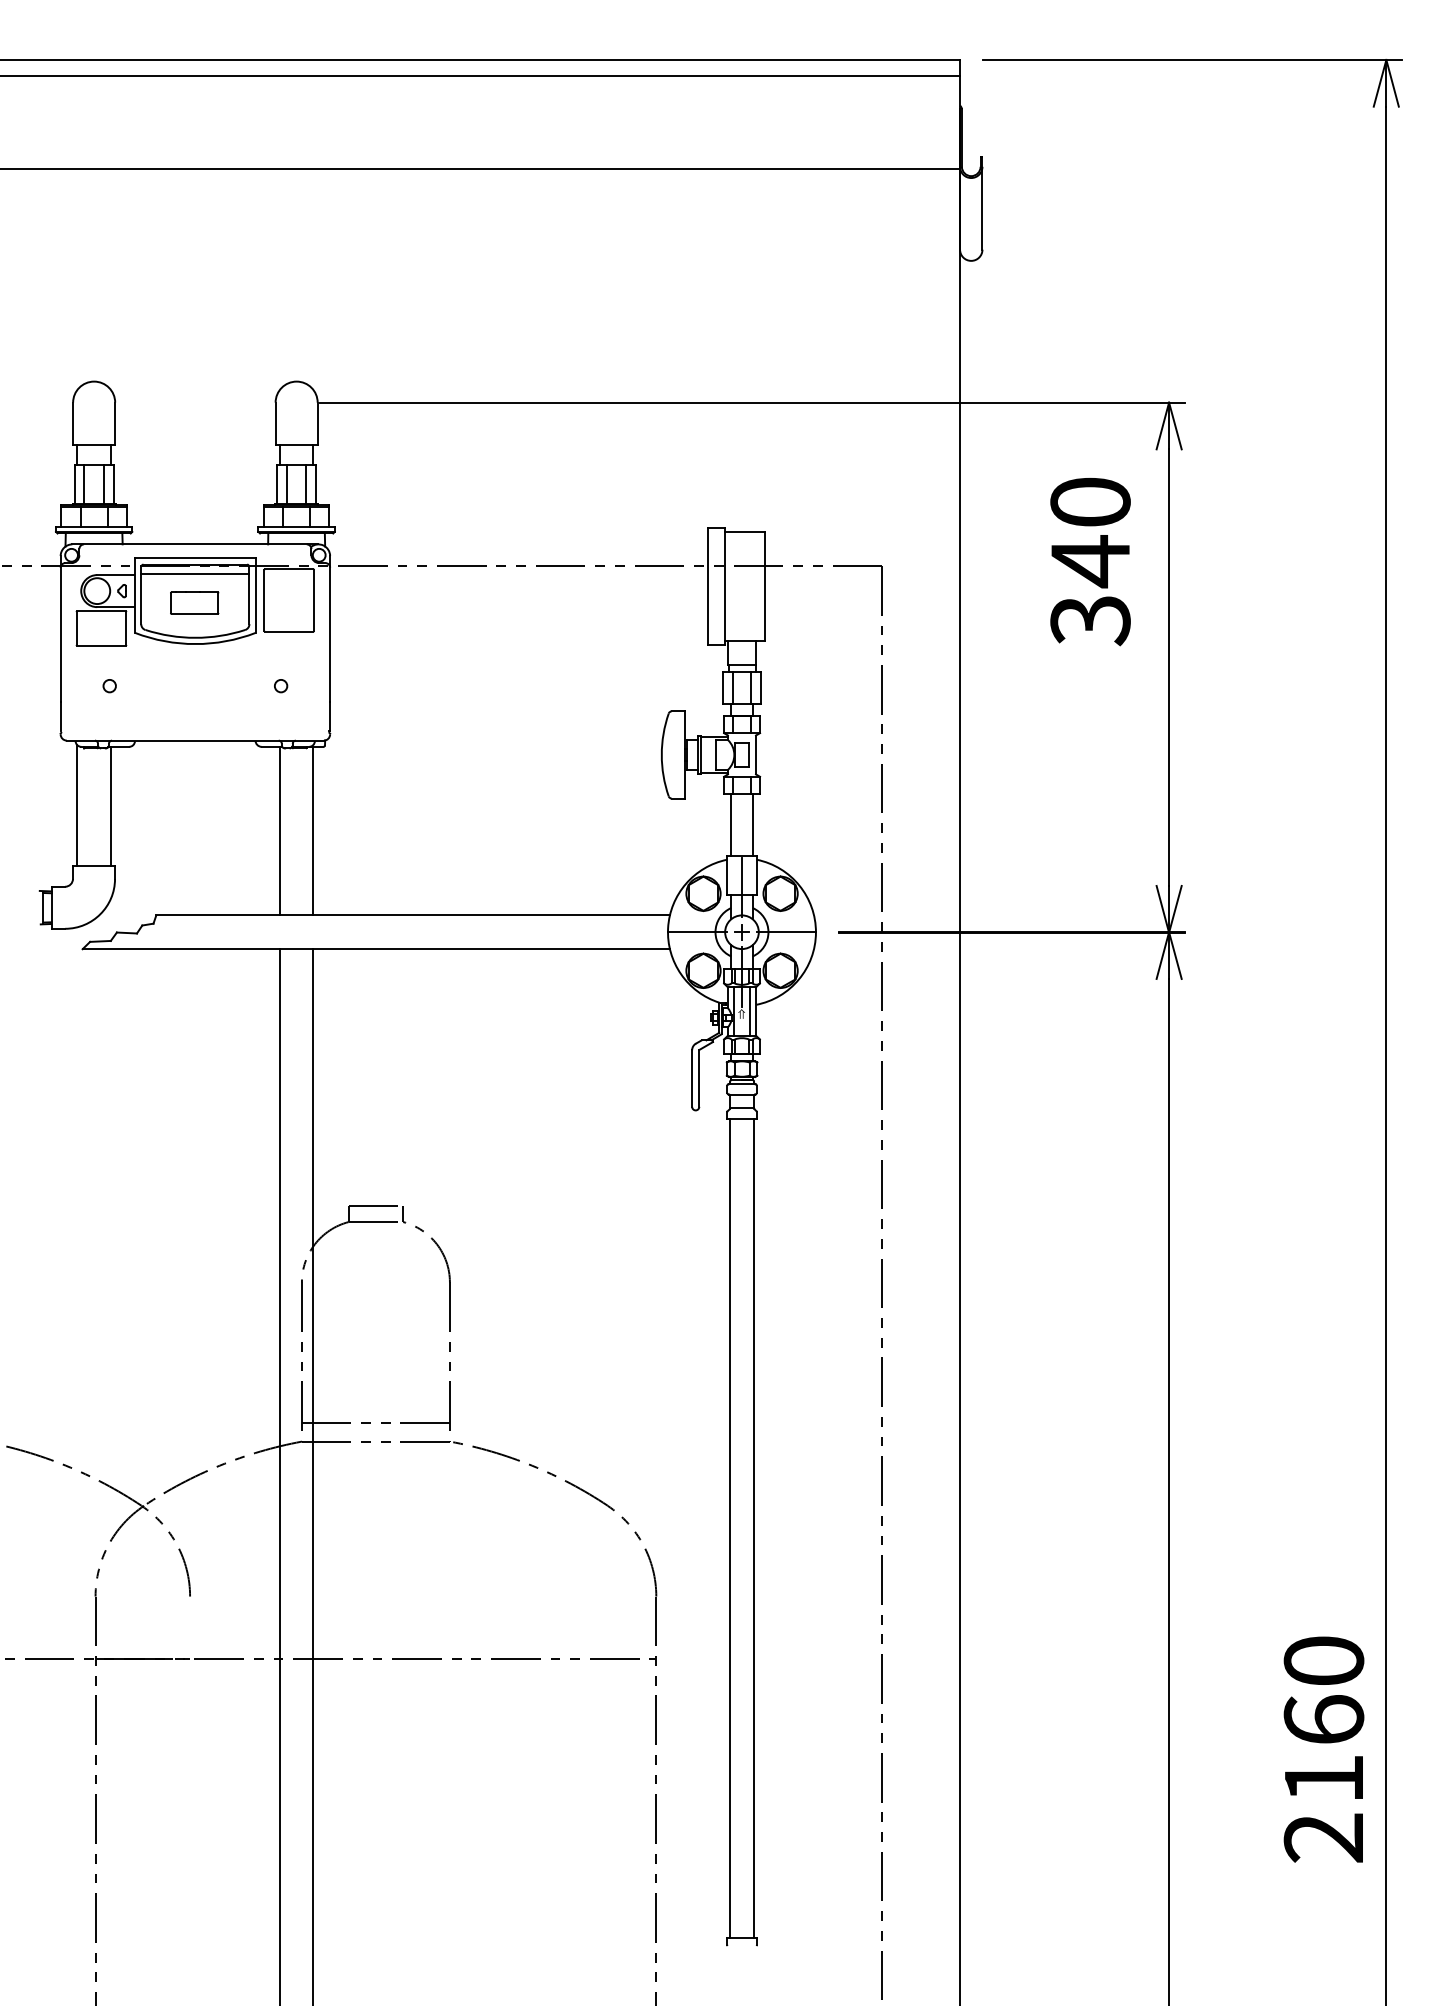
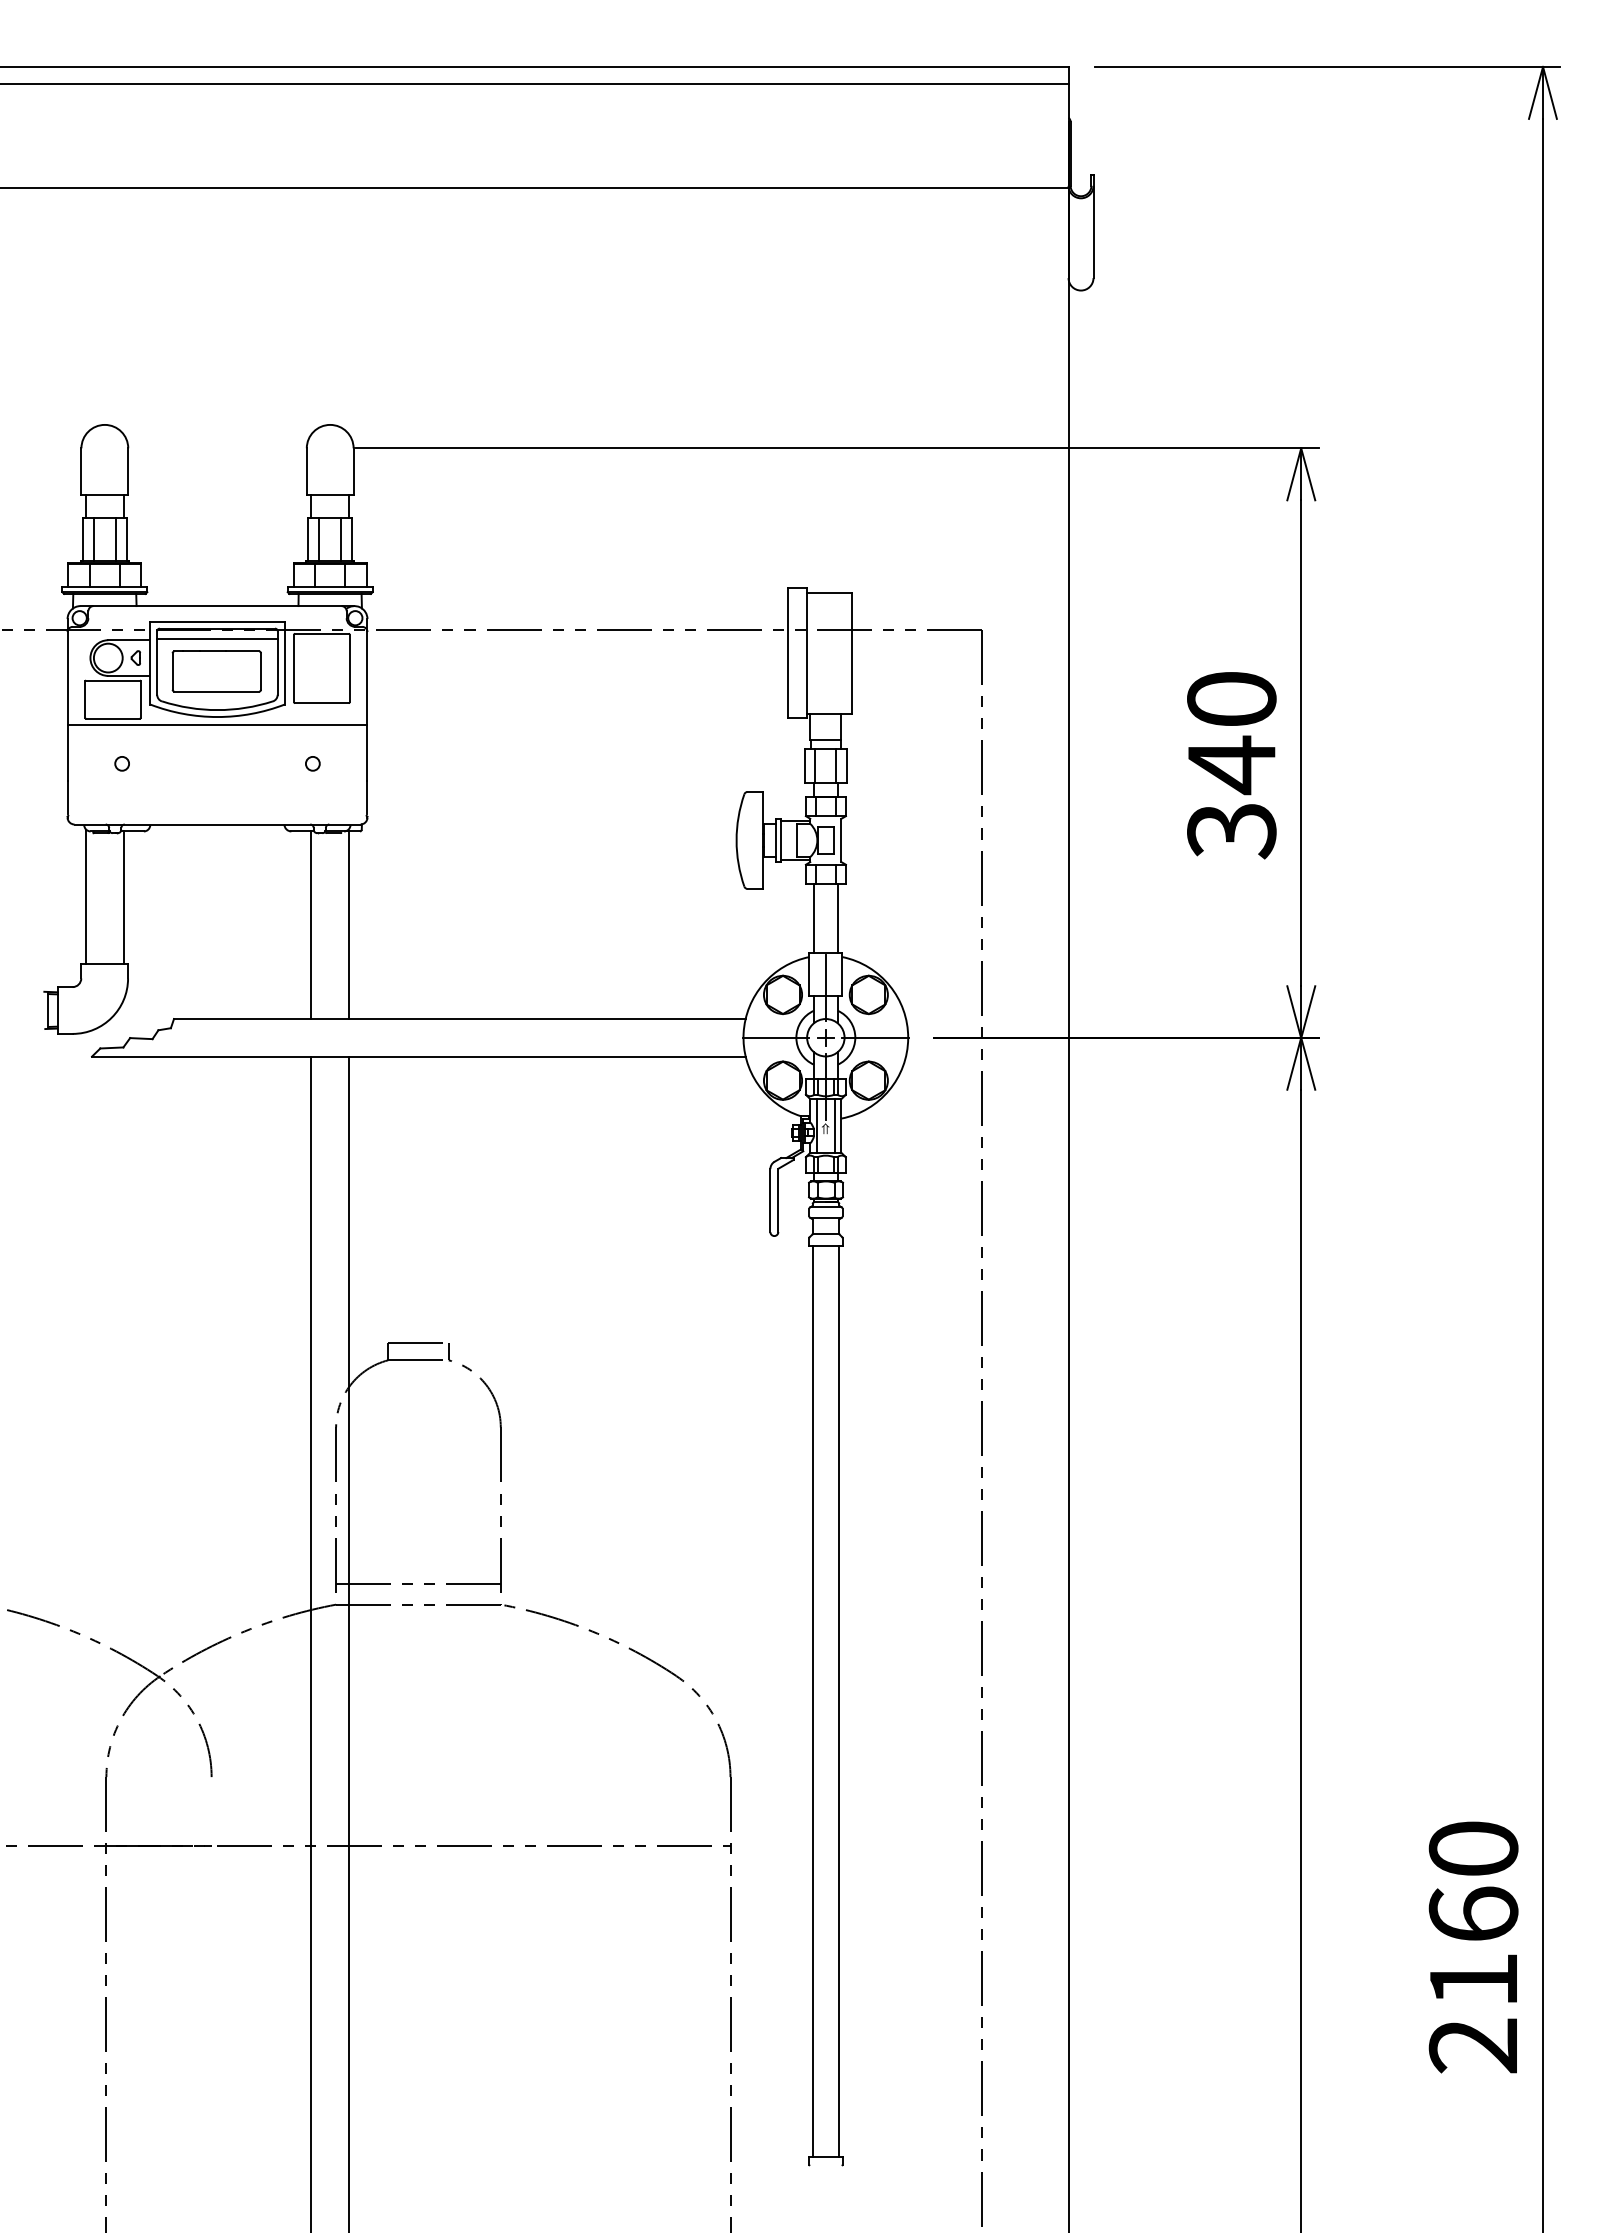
text: (1090, 561) -> (1231, 765), moved
part: (194, 603) -> (216, 671), size x1.67
line: (195, 650) -> (217, 724), added

